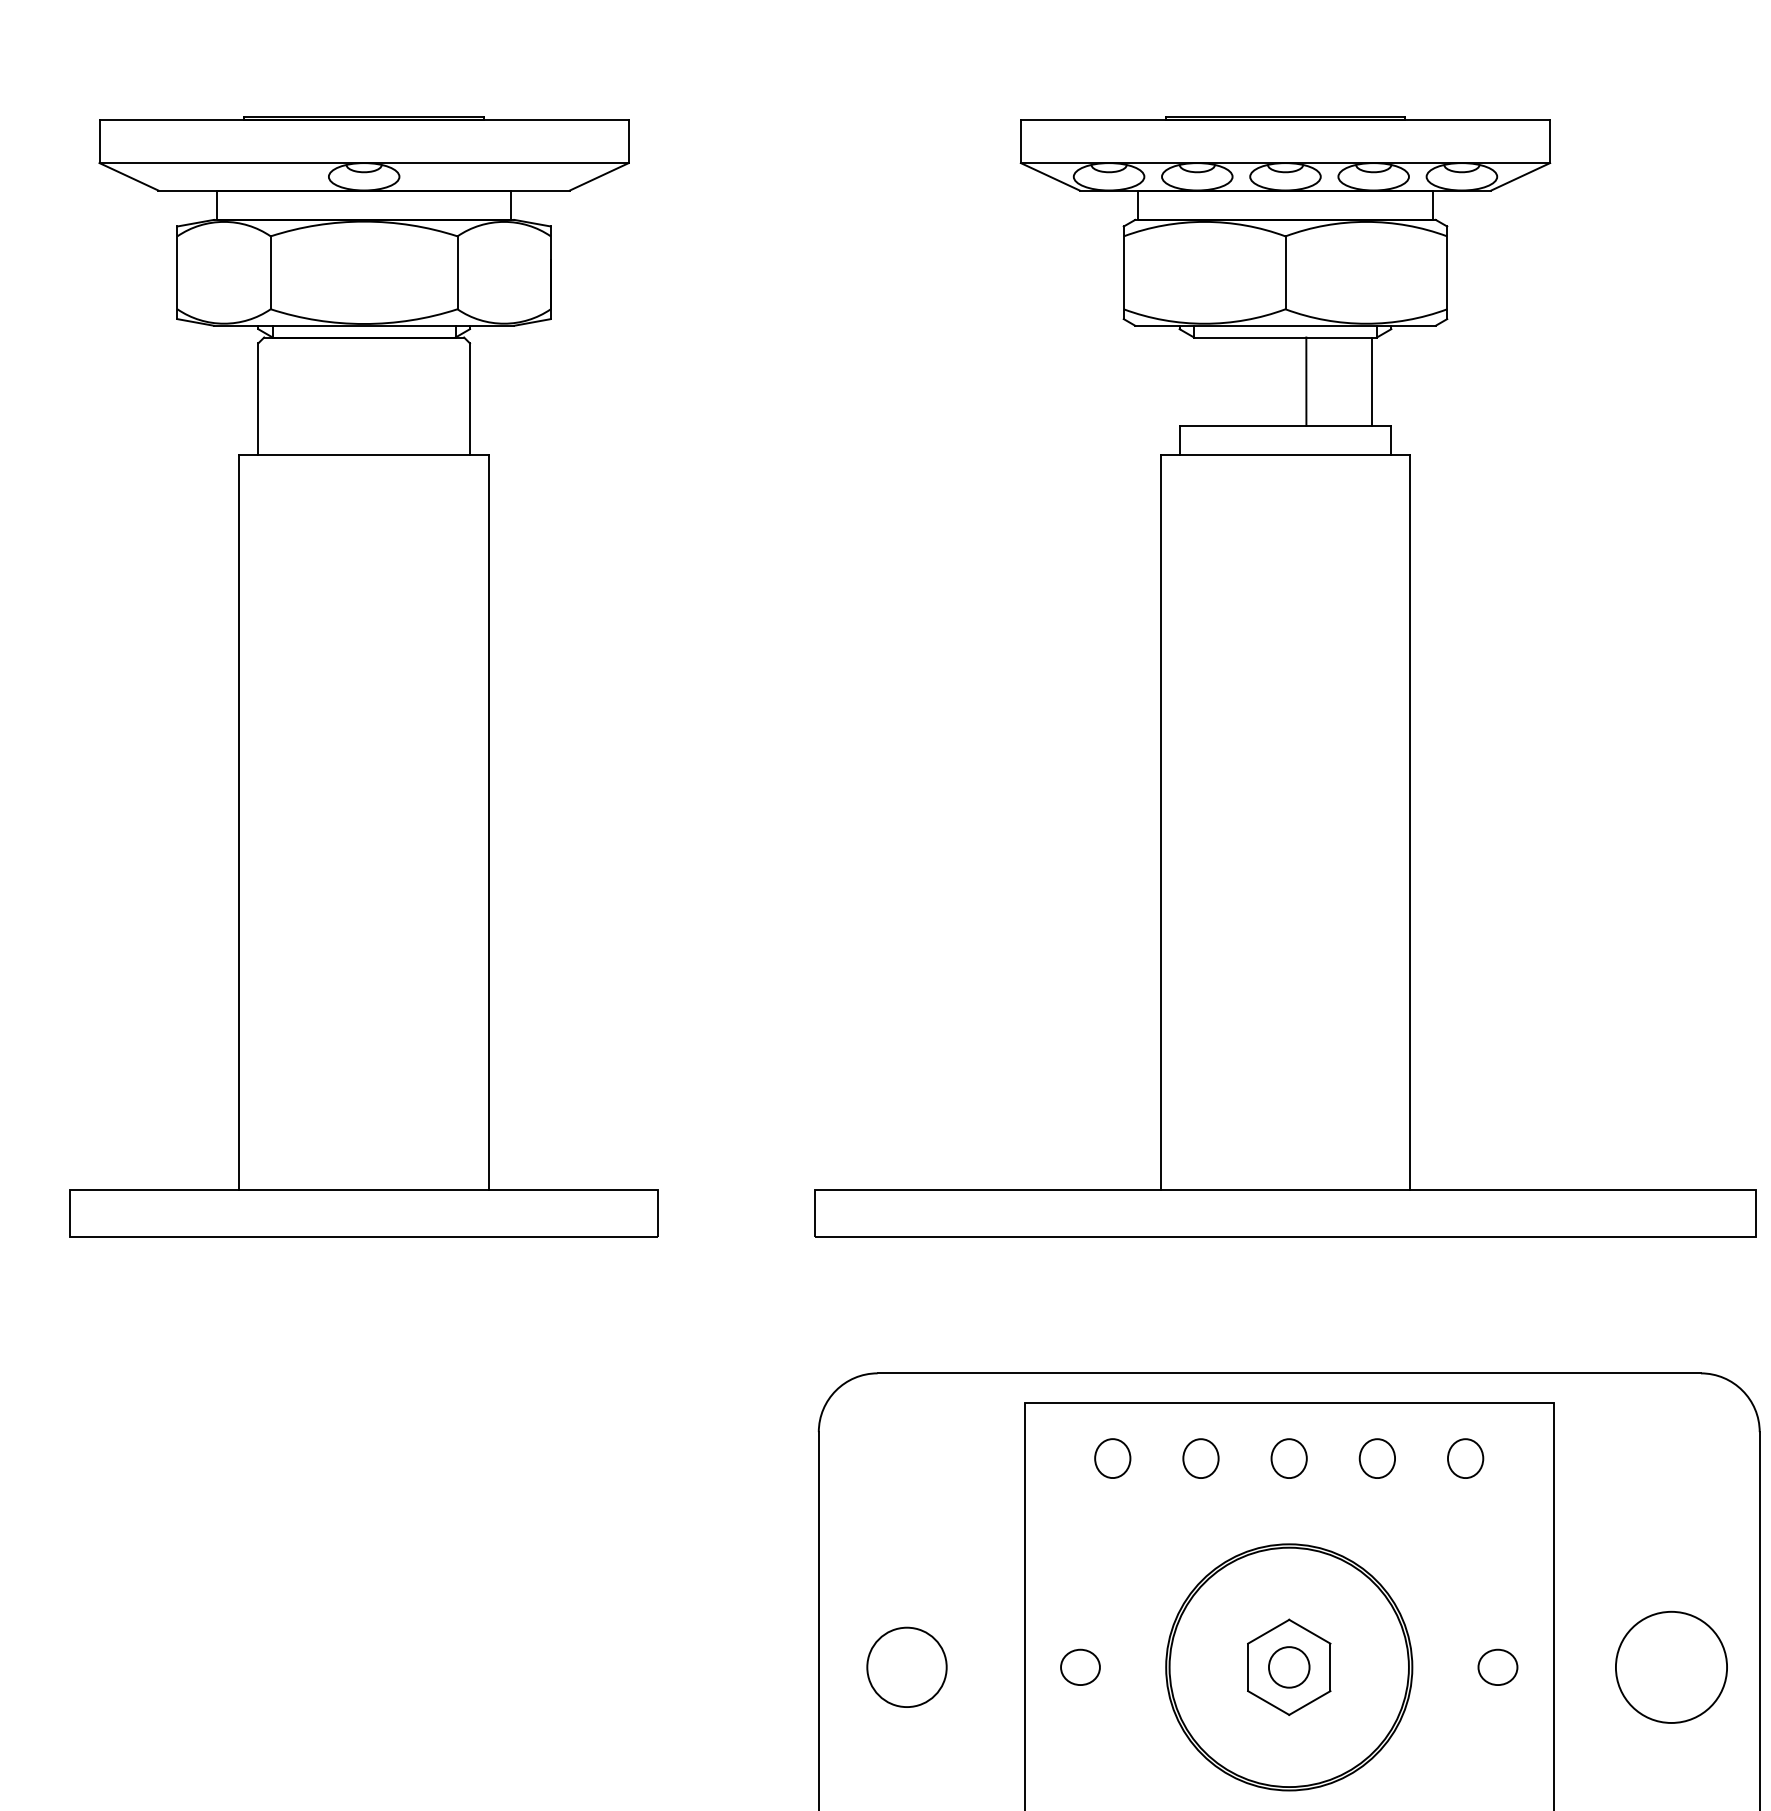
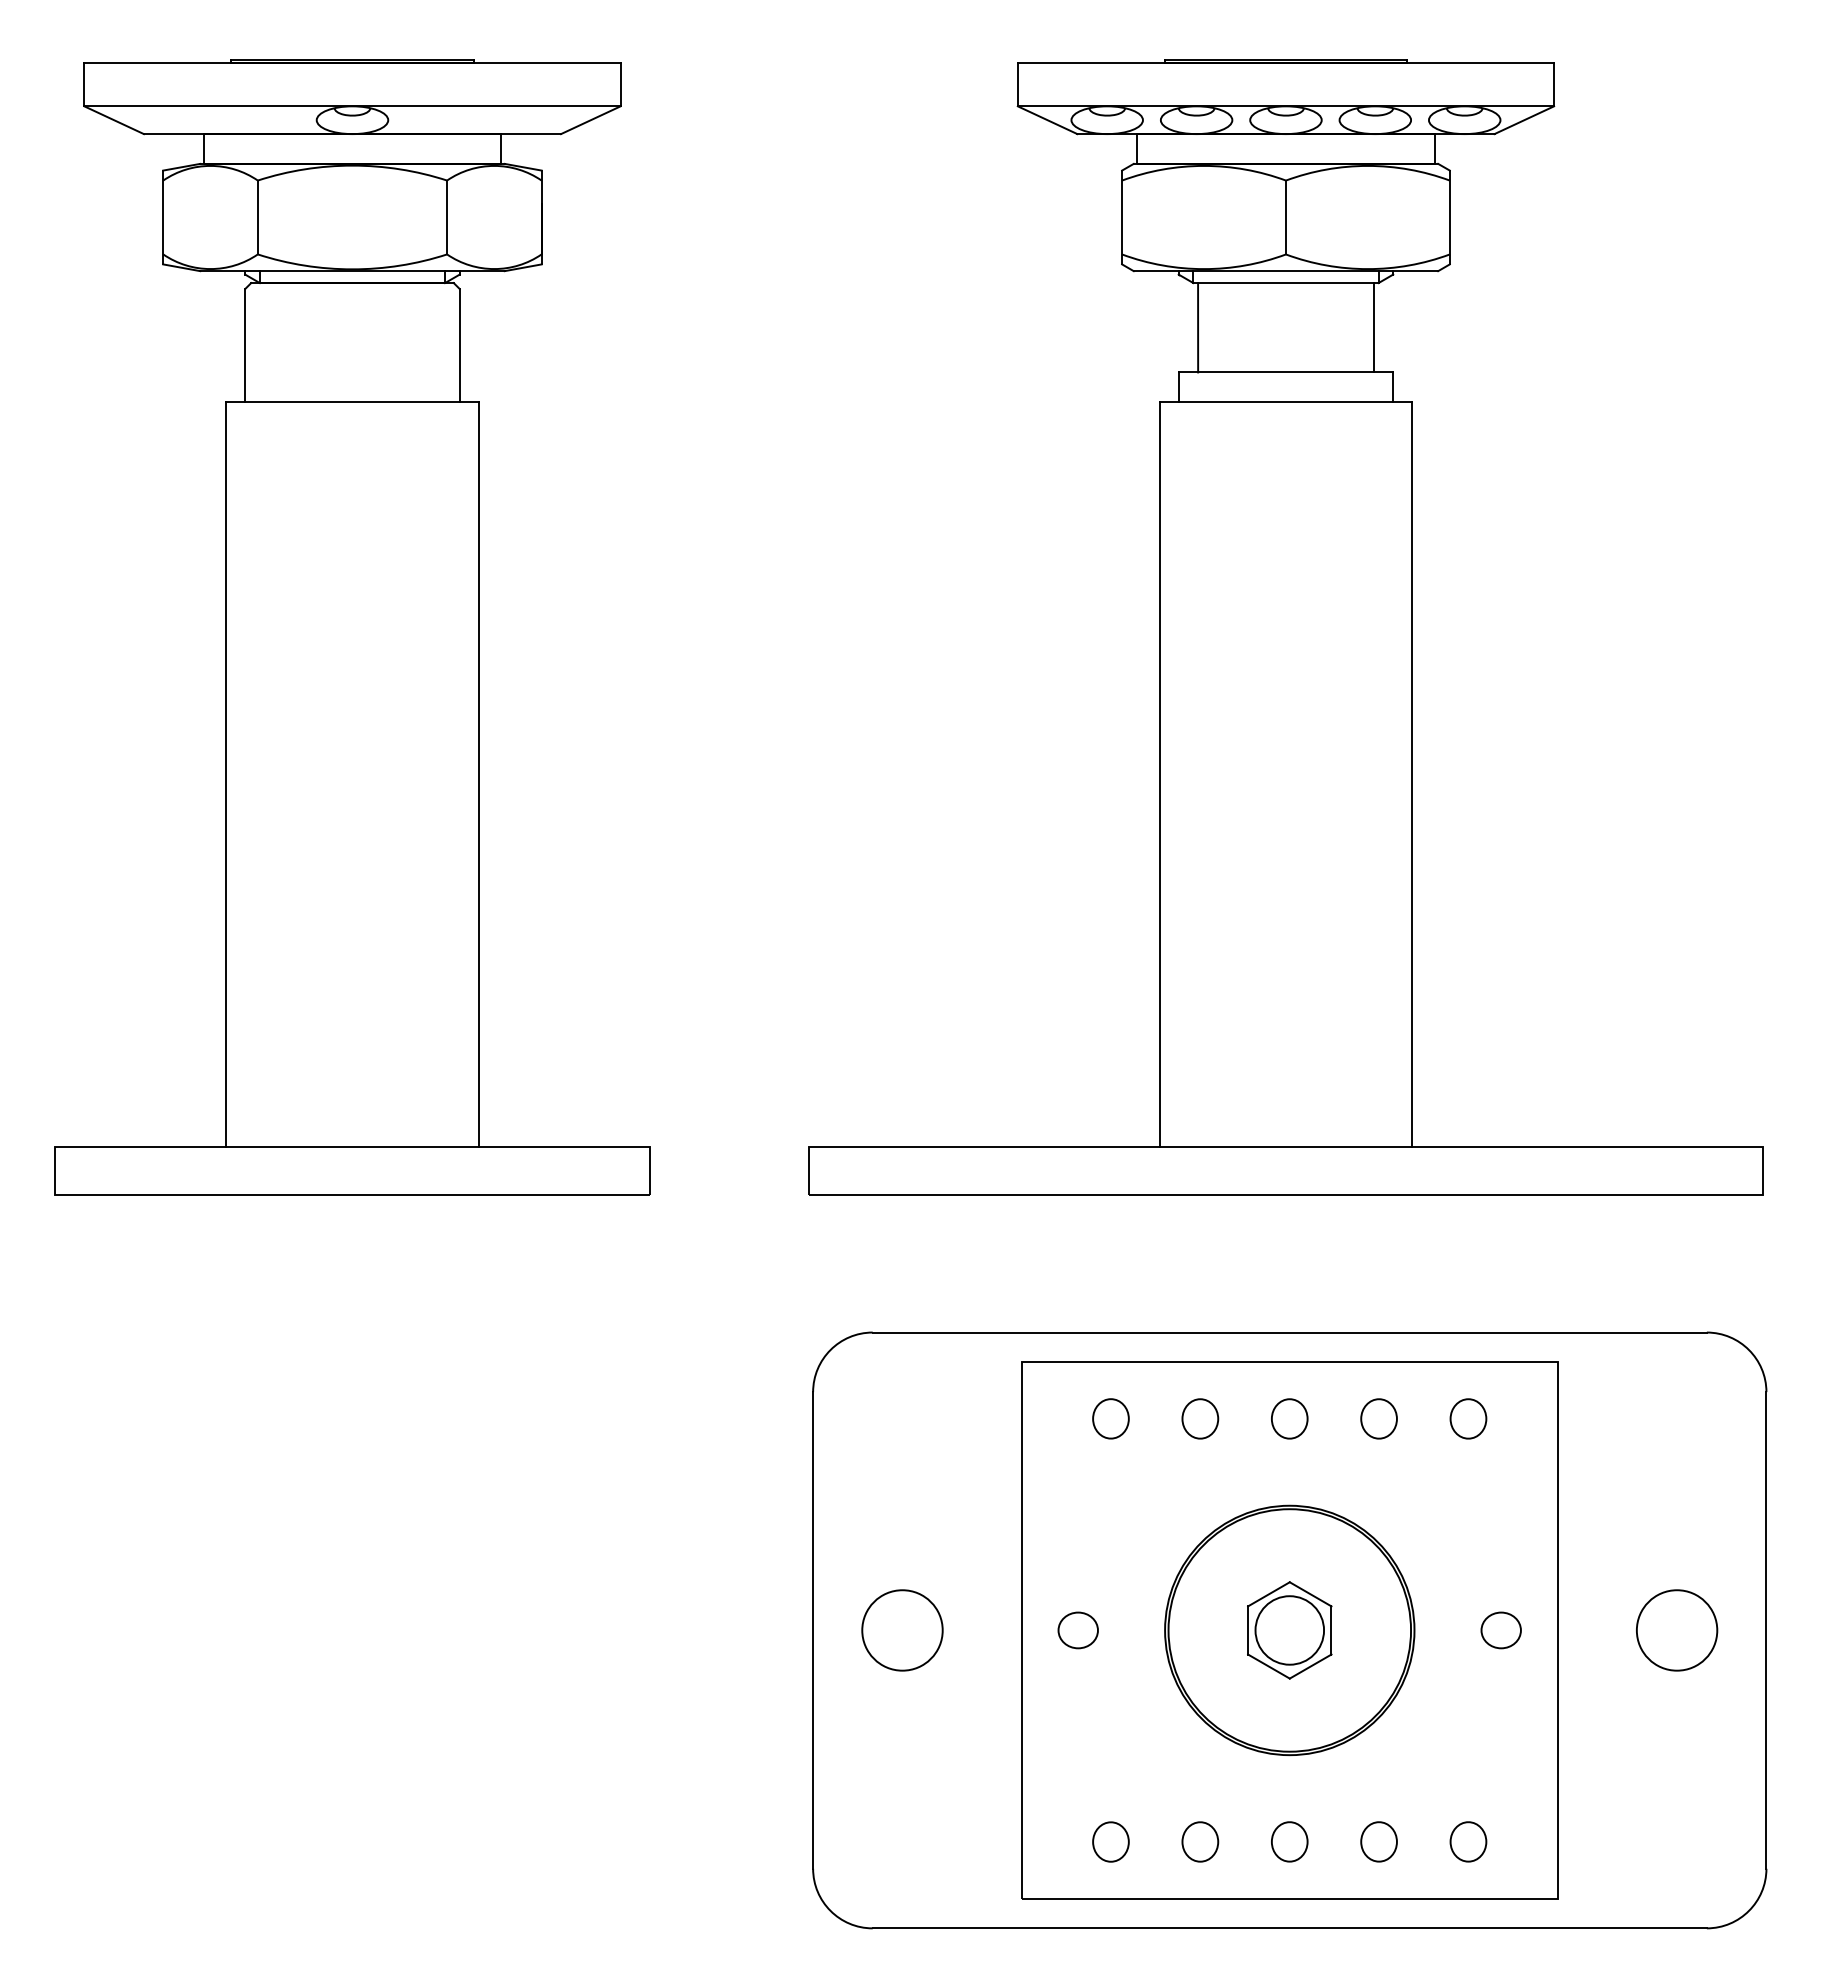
line: (1306, 381) -> (1198, 327), moved
circle: (1288, 1667) -> (1289, 1630), size x1.67
circle: (1670, 1667) -> (1676, 1630), size x0.71

